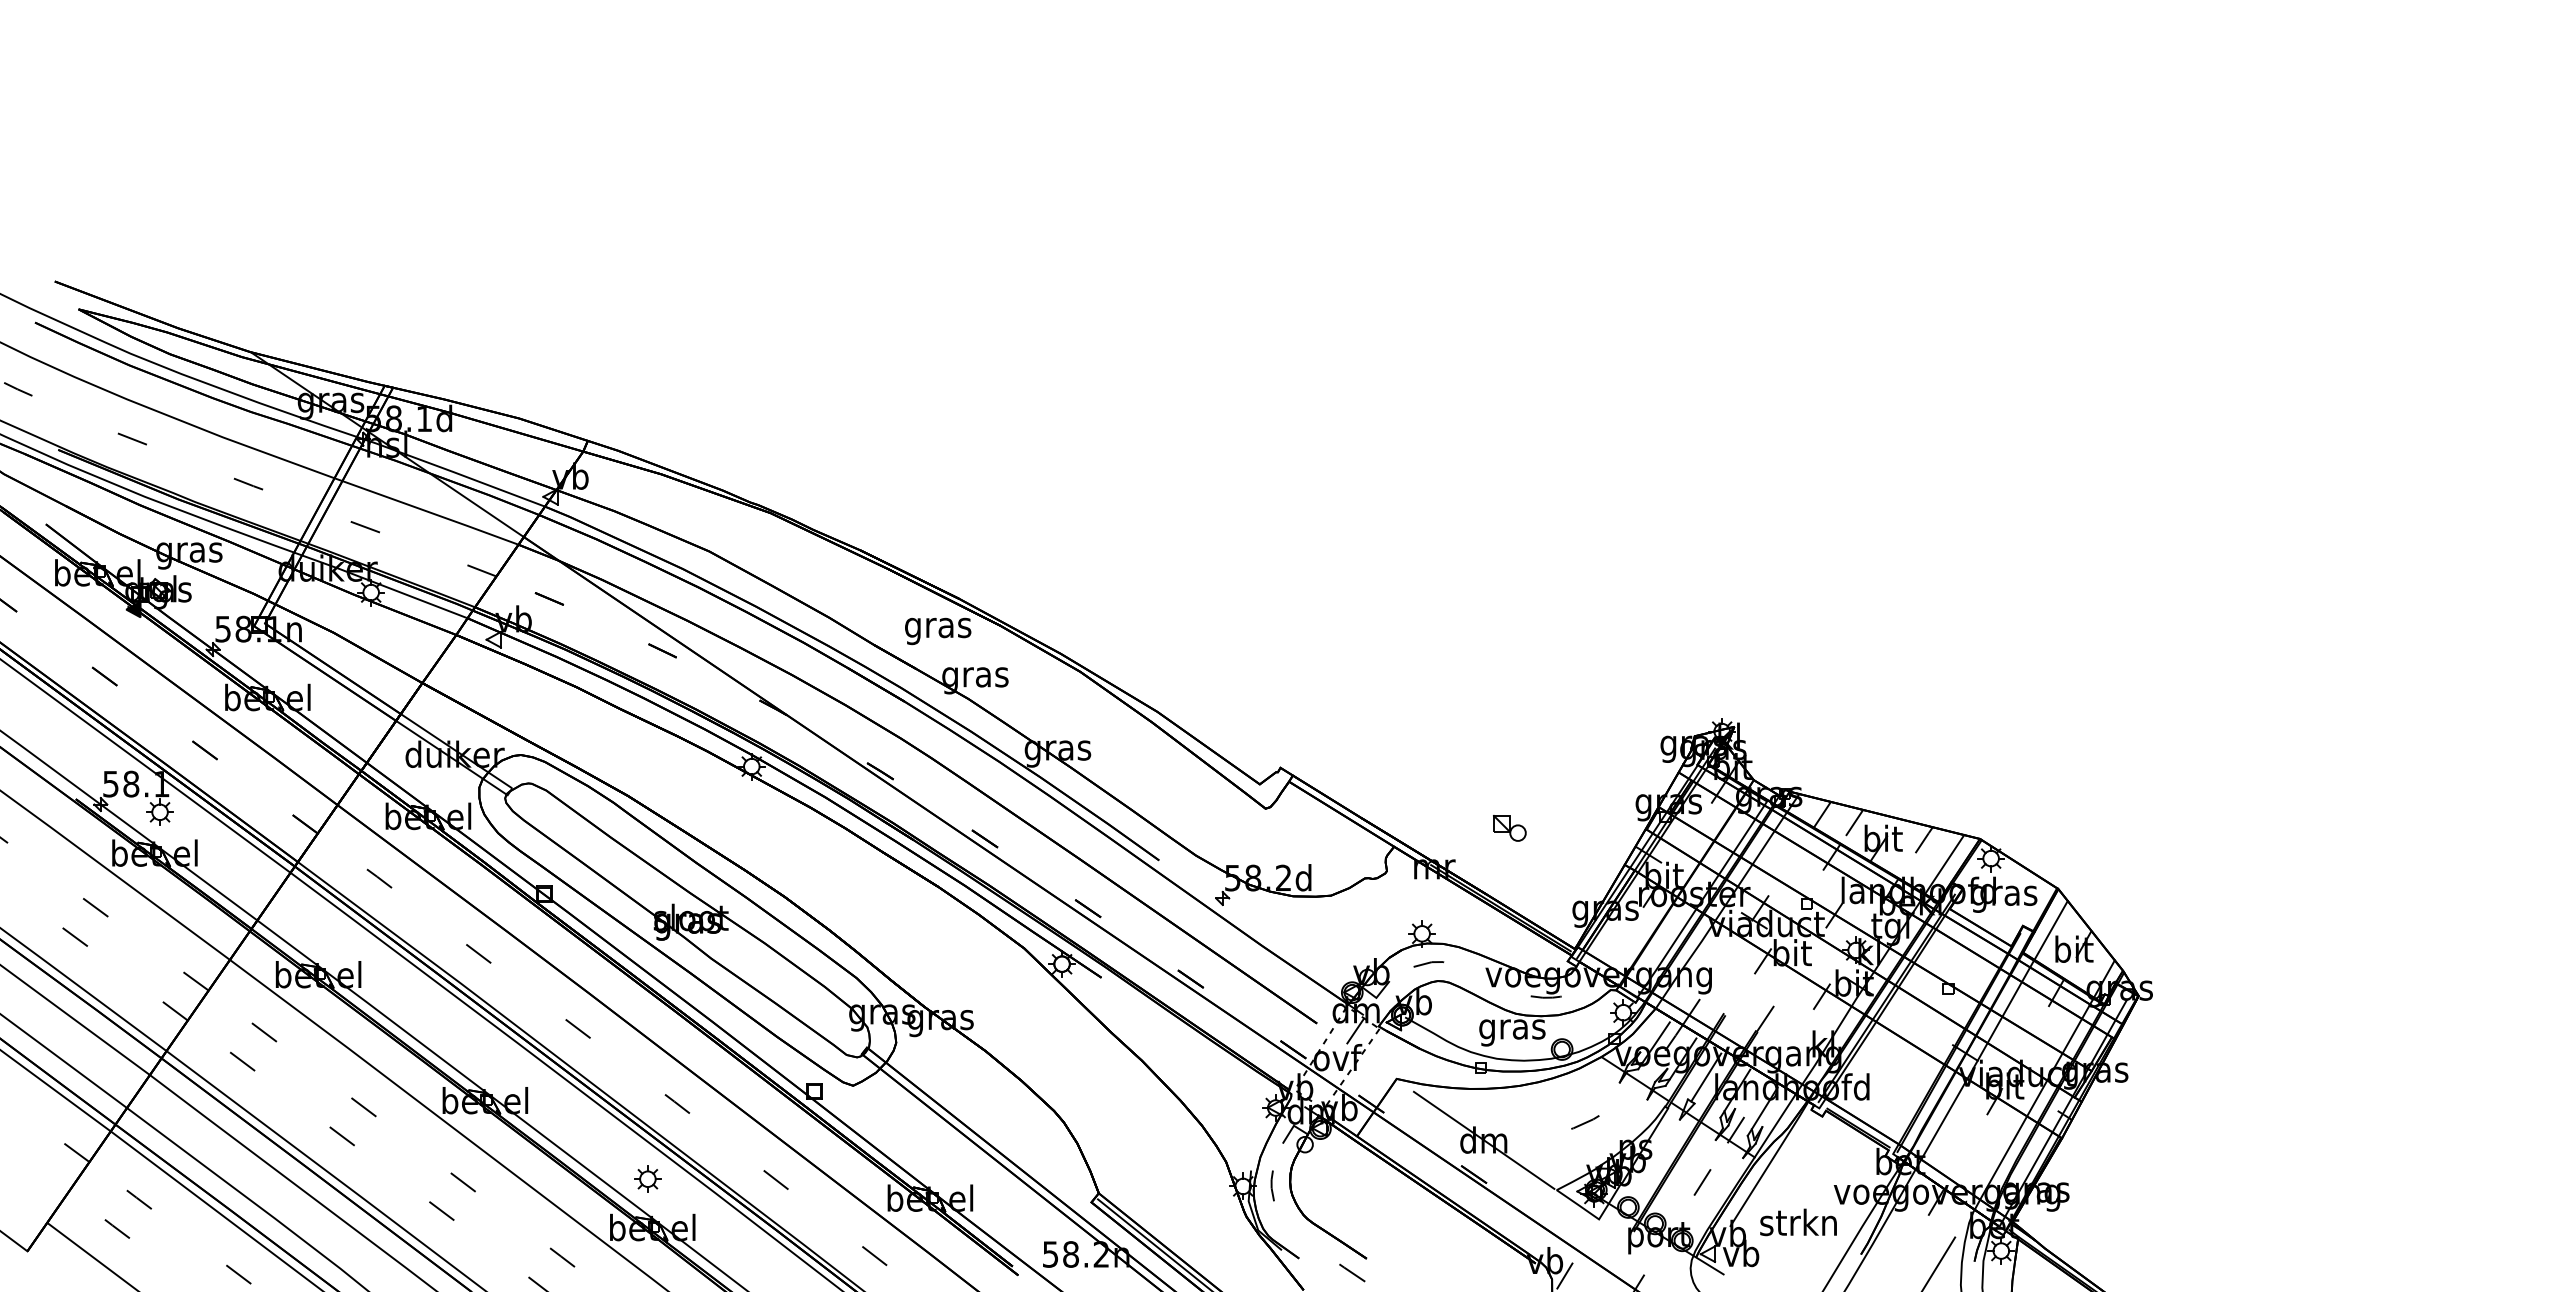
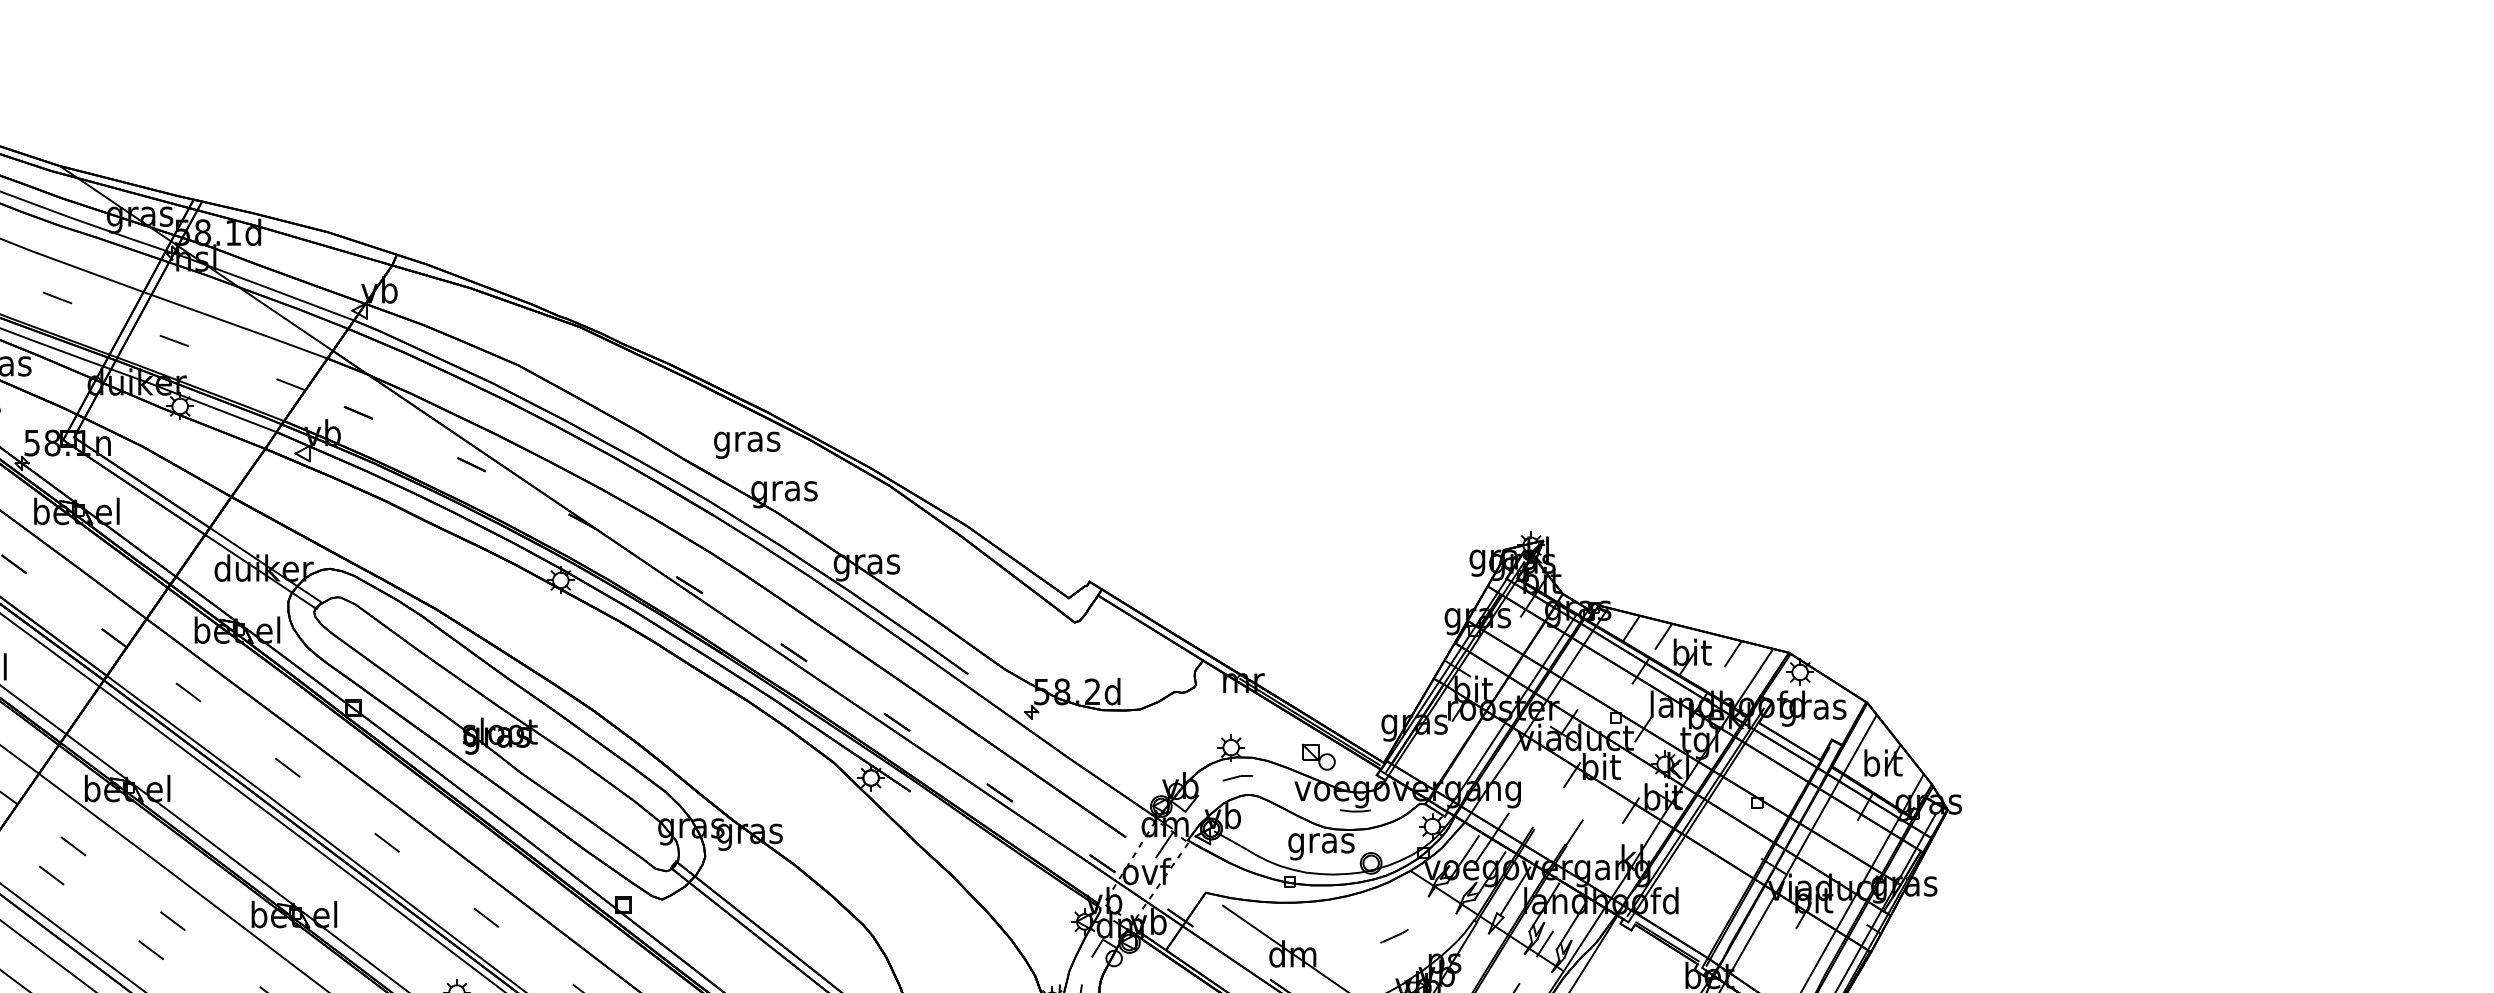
part: (1509, 828) -> (1318, 757), moved

